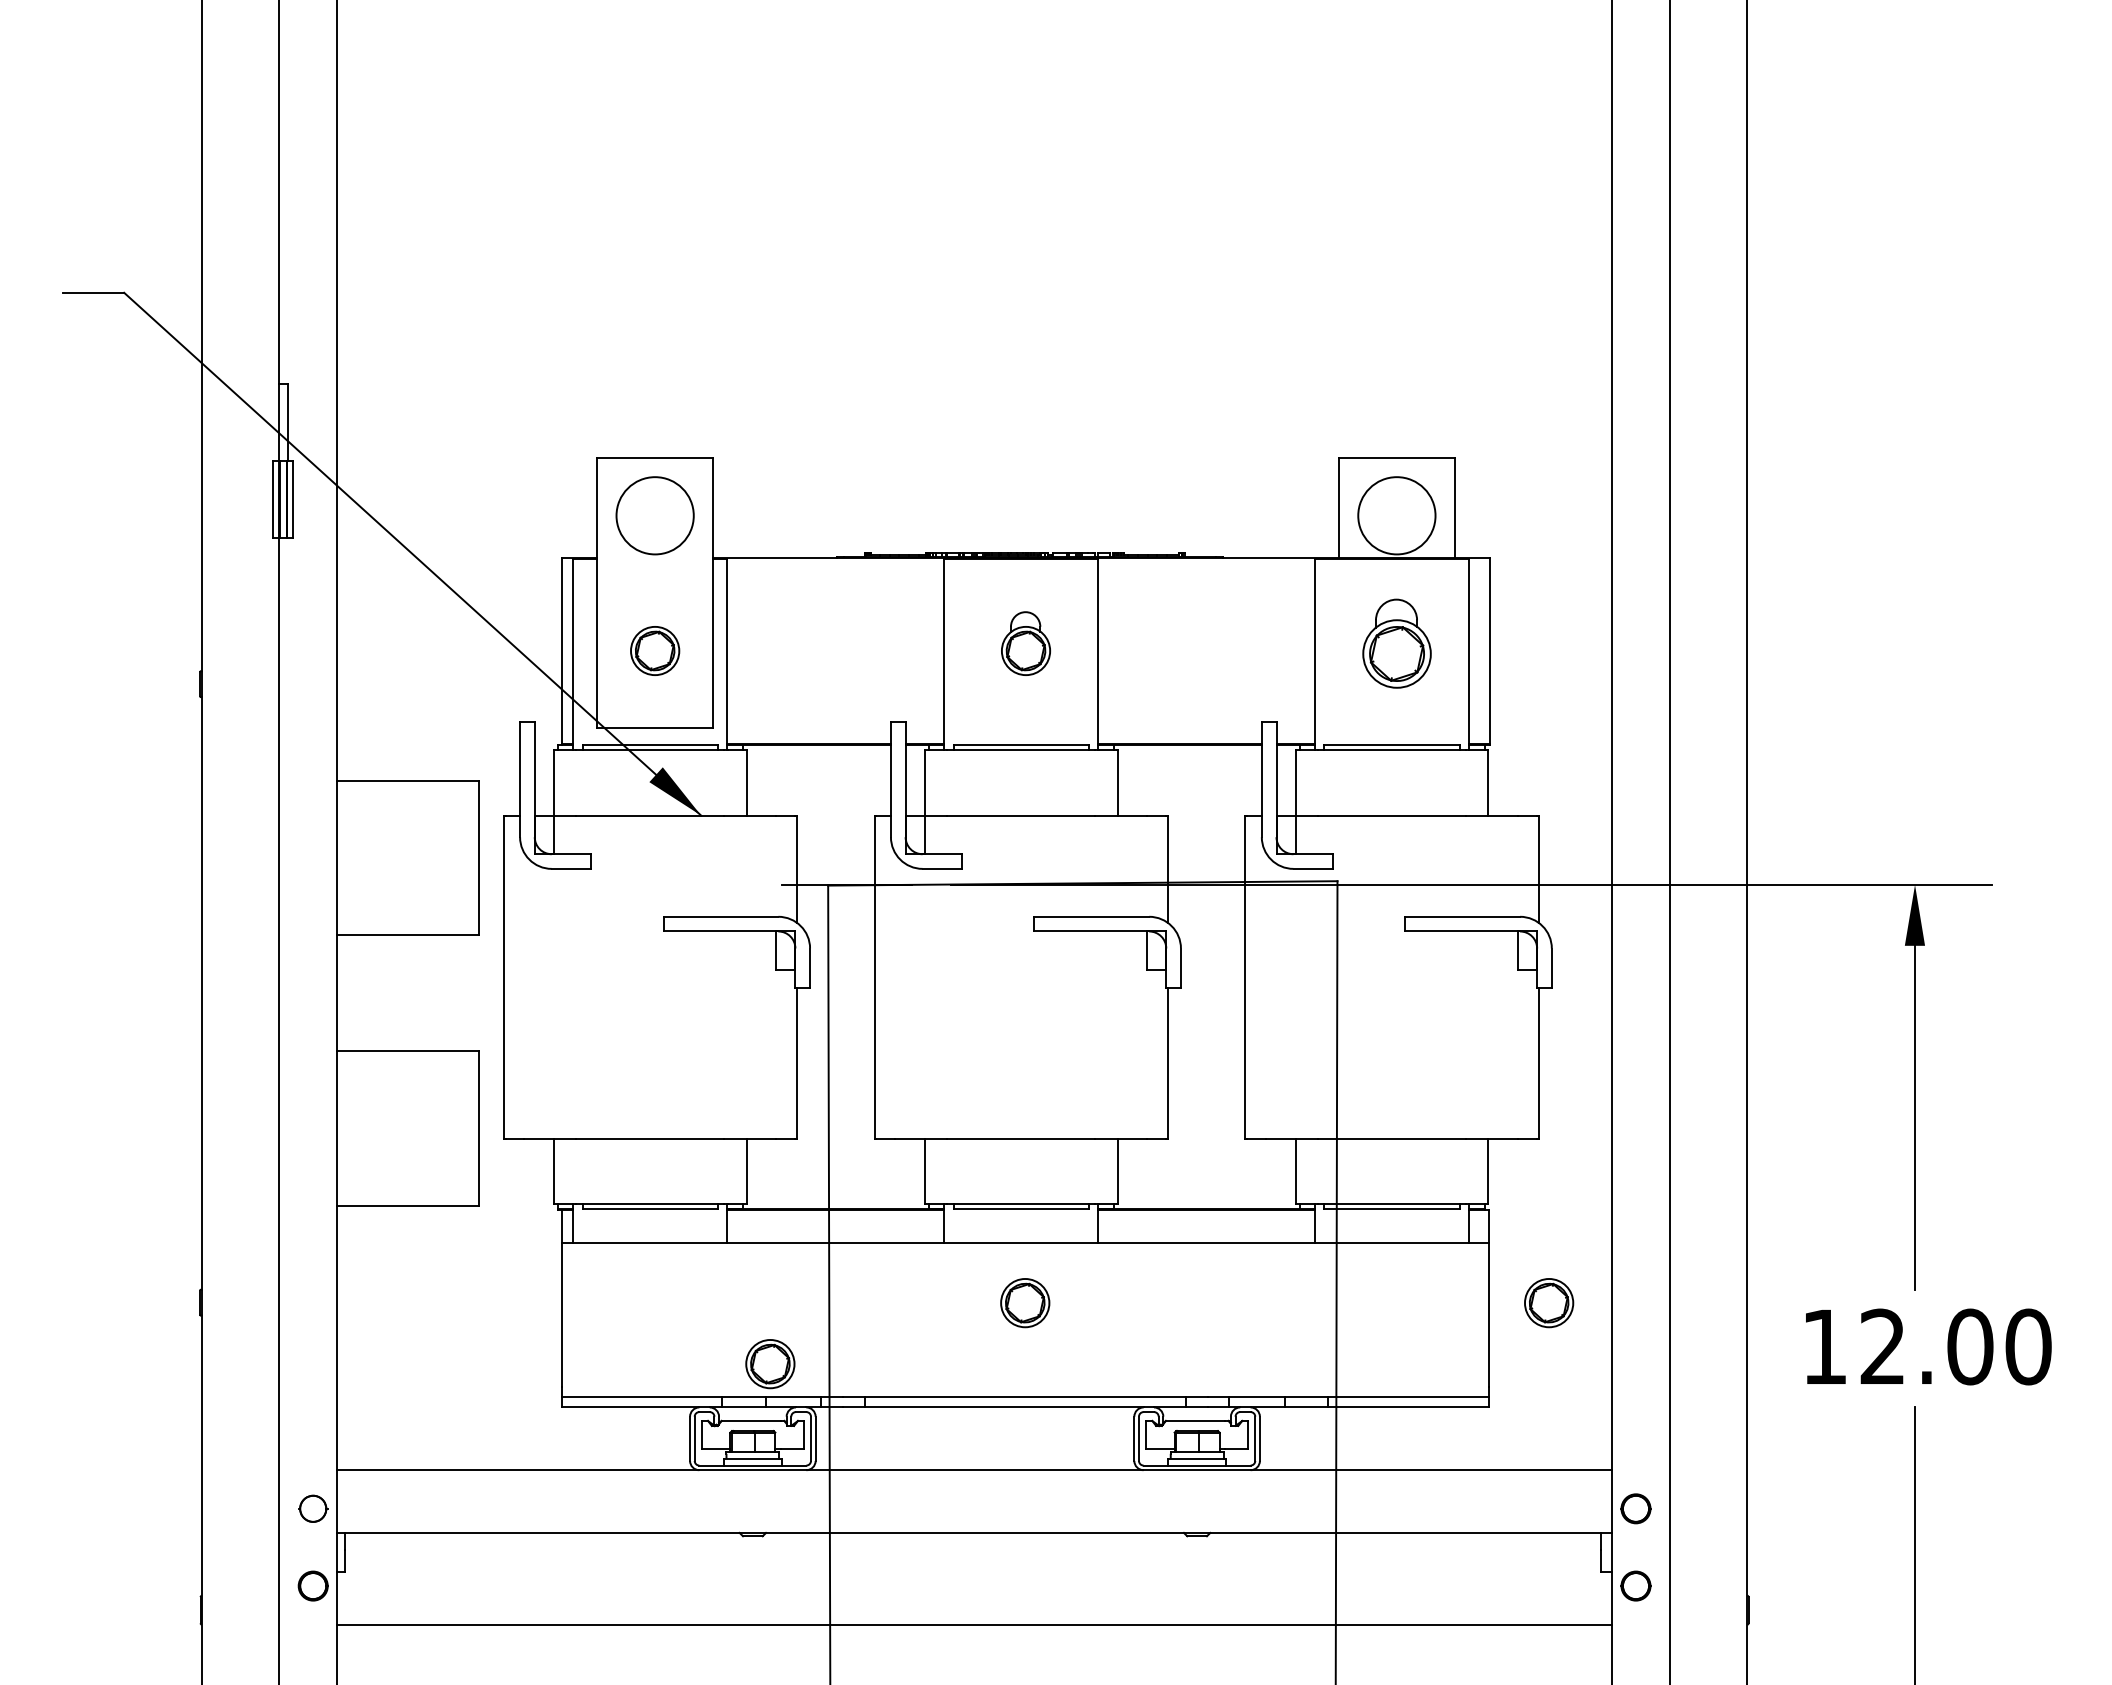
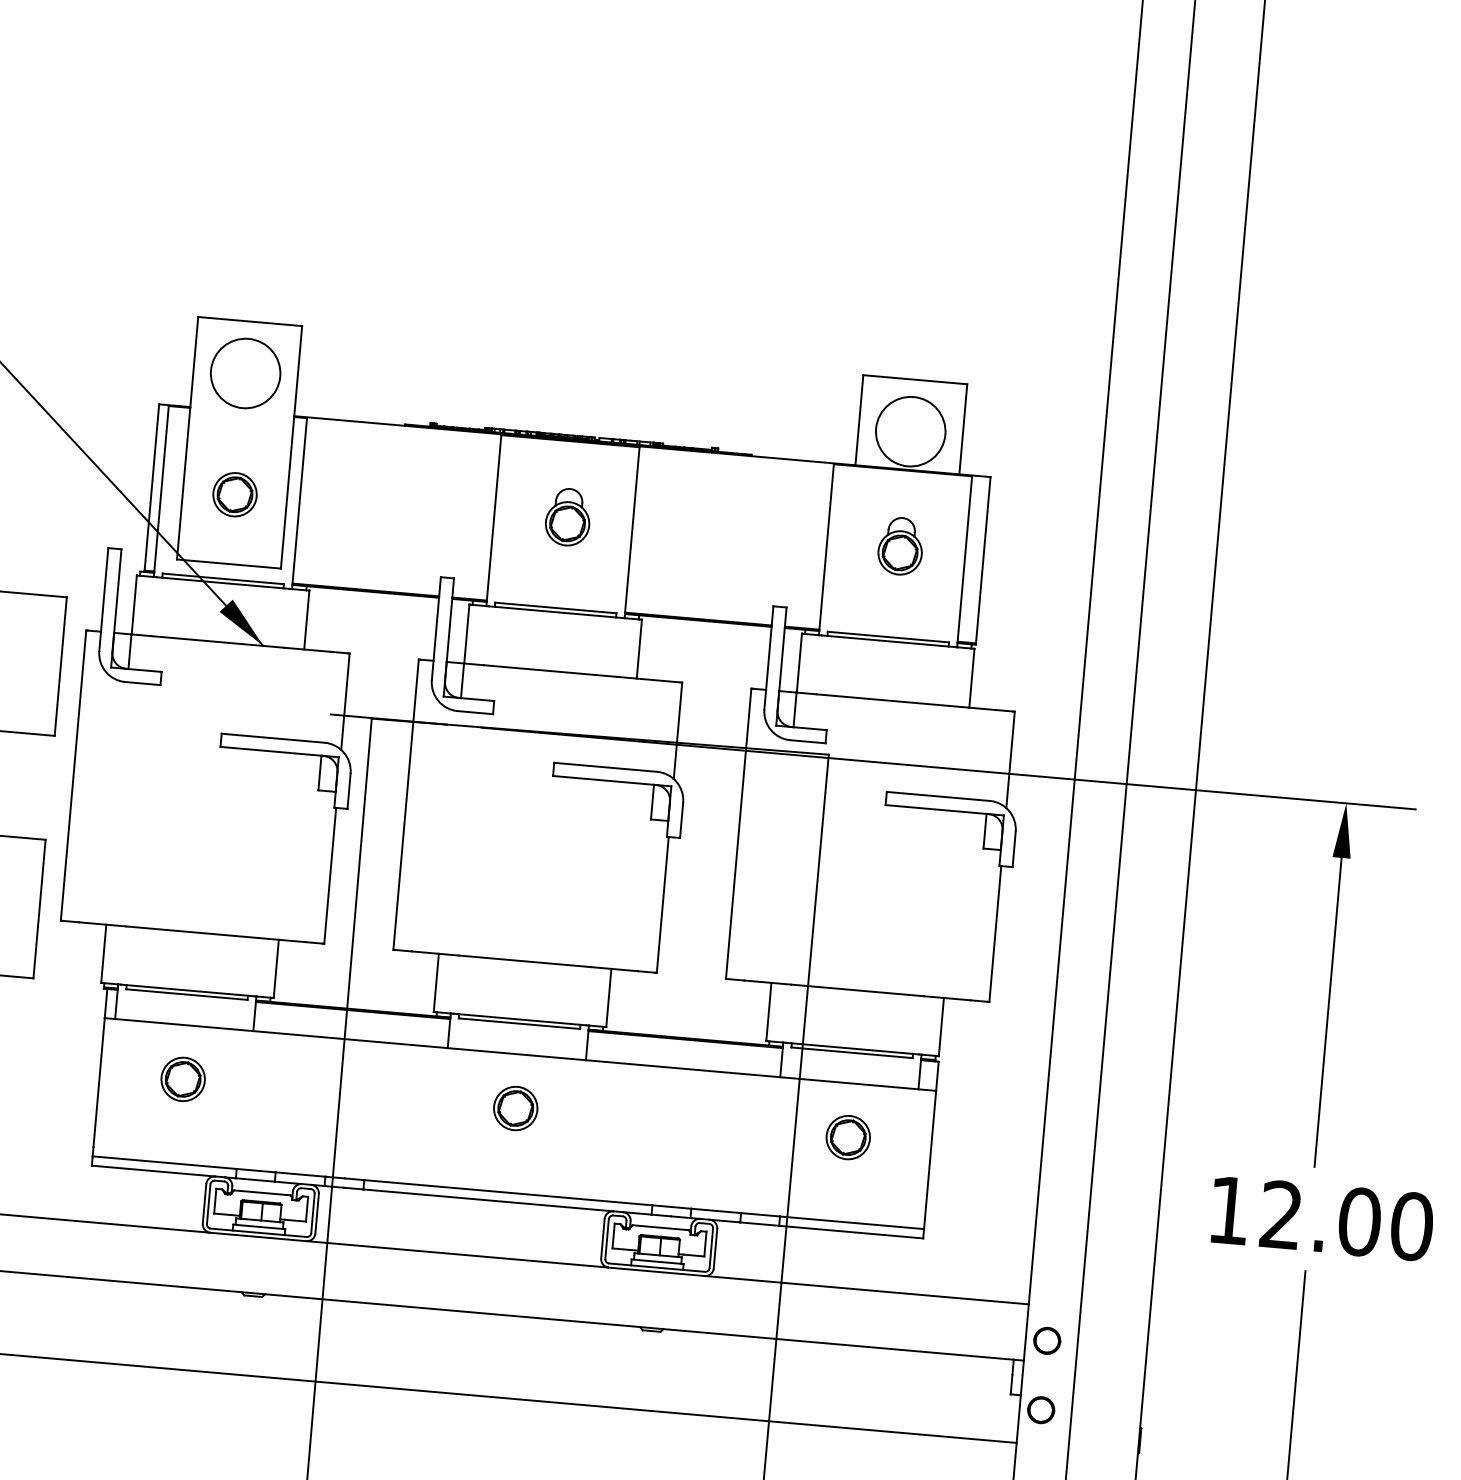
part: (1396, 643) -> (900, 546), size x0.71
part: (1549, 1303) -> (848, 1137), moved
part: (770, 1364) -> (183, 1079), moved

